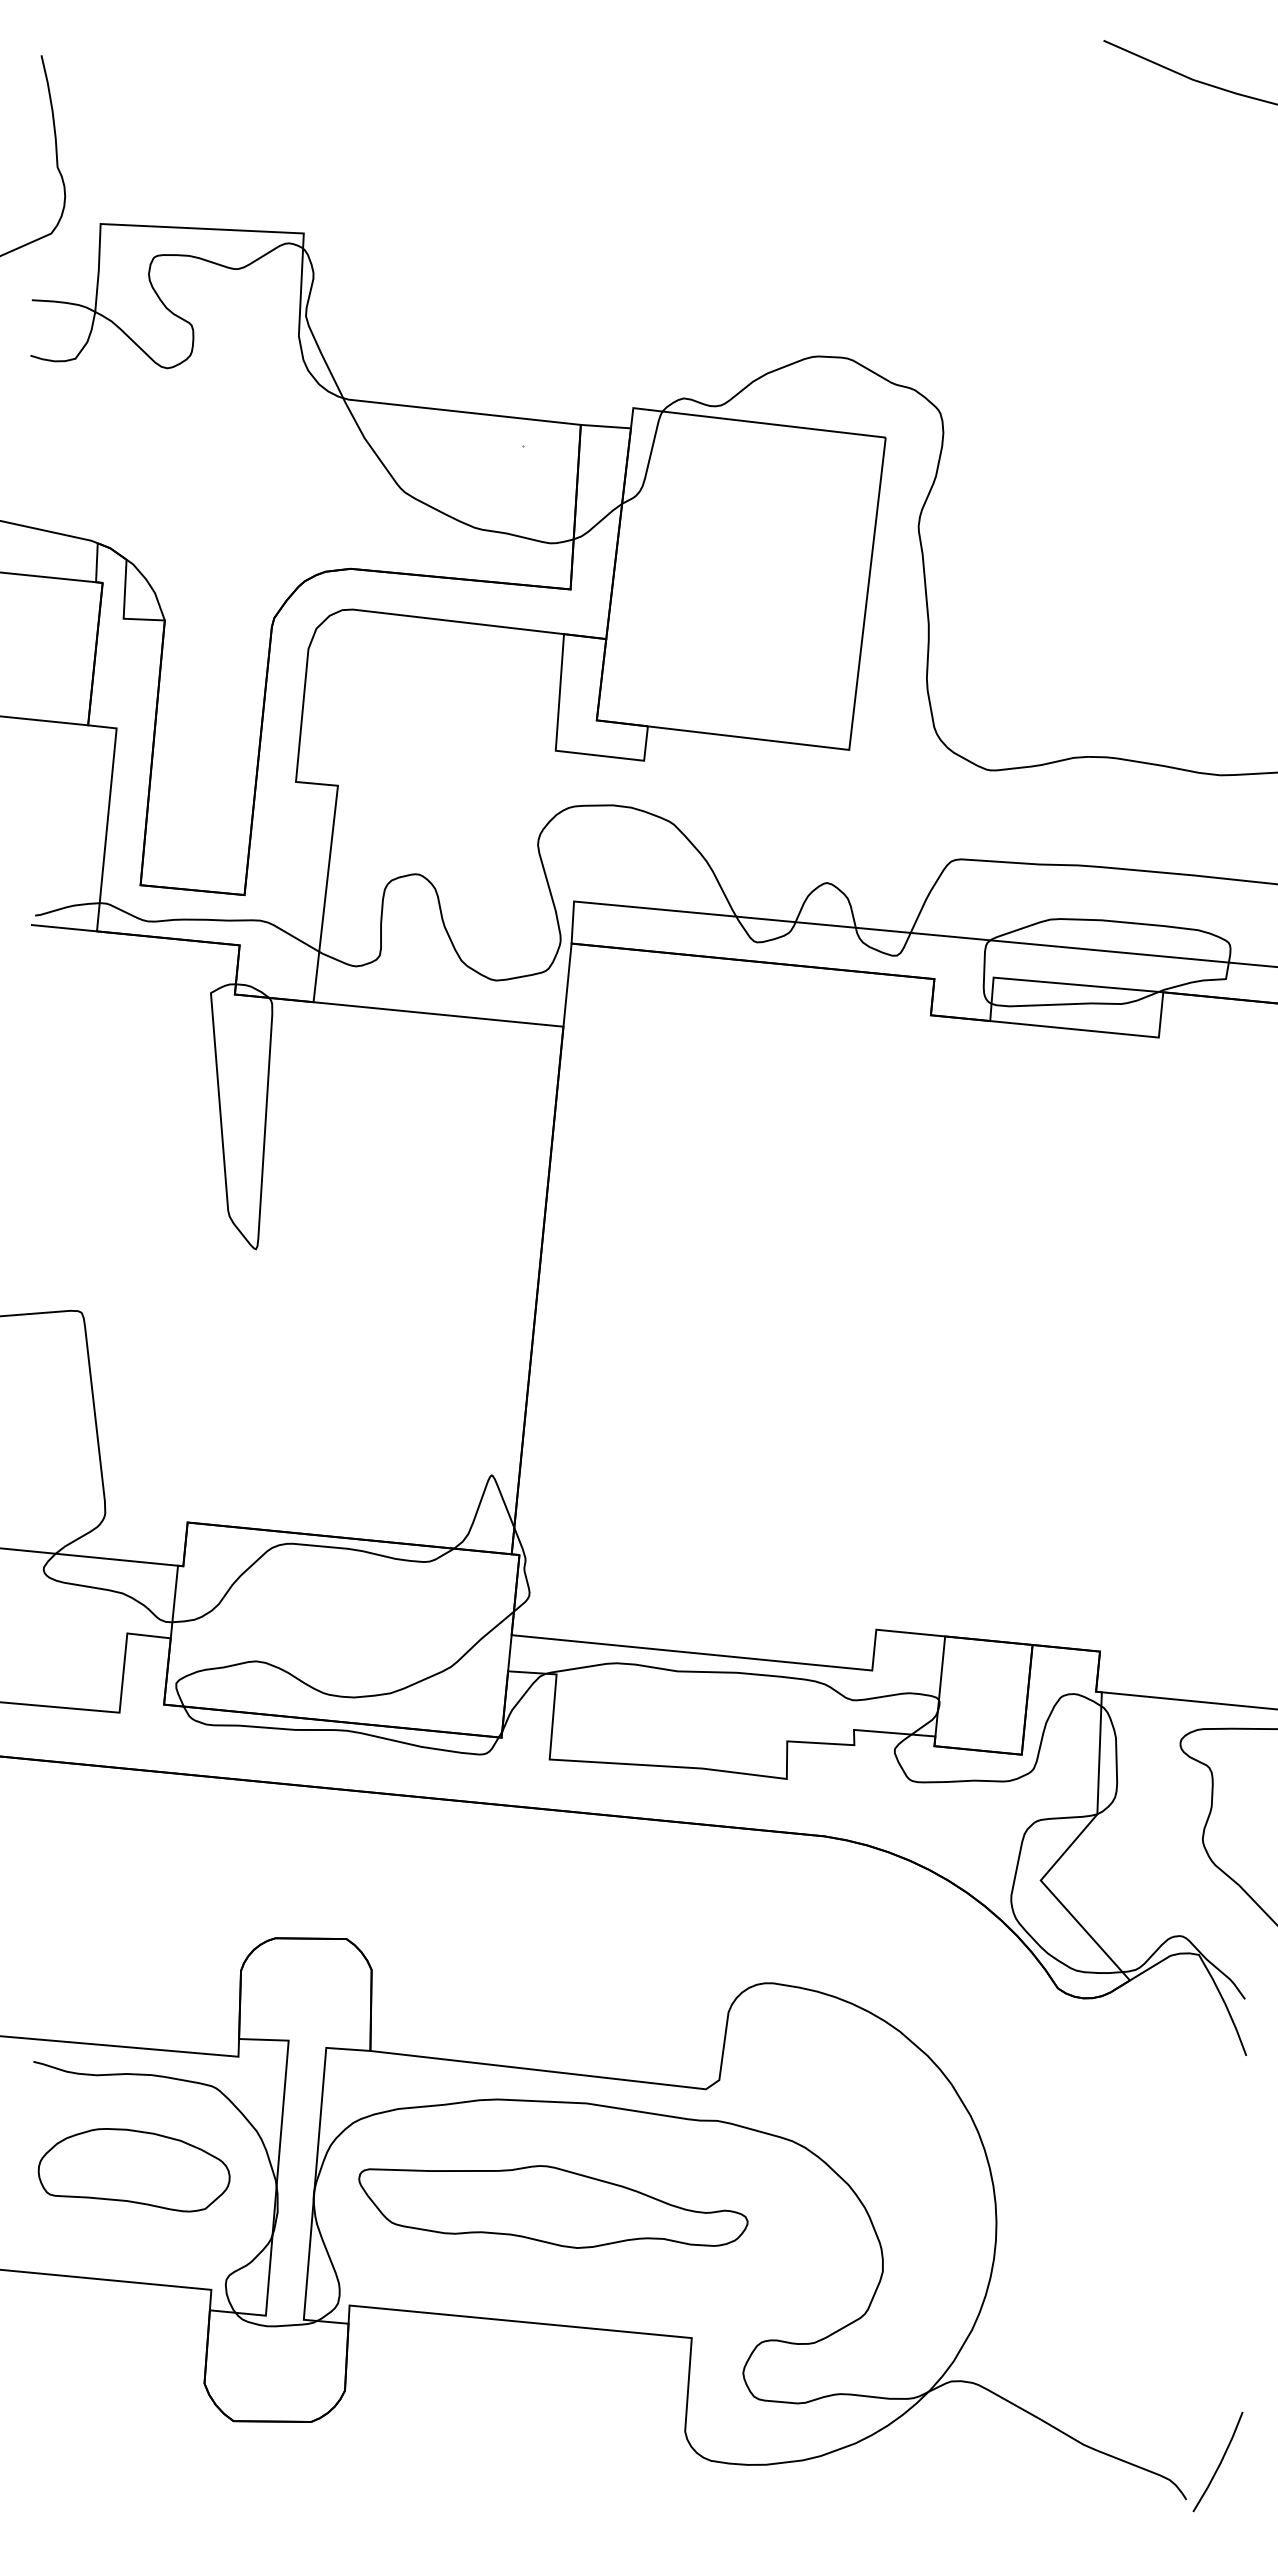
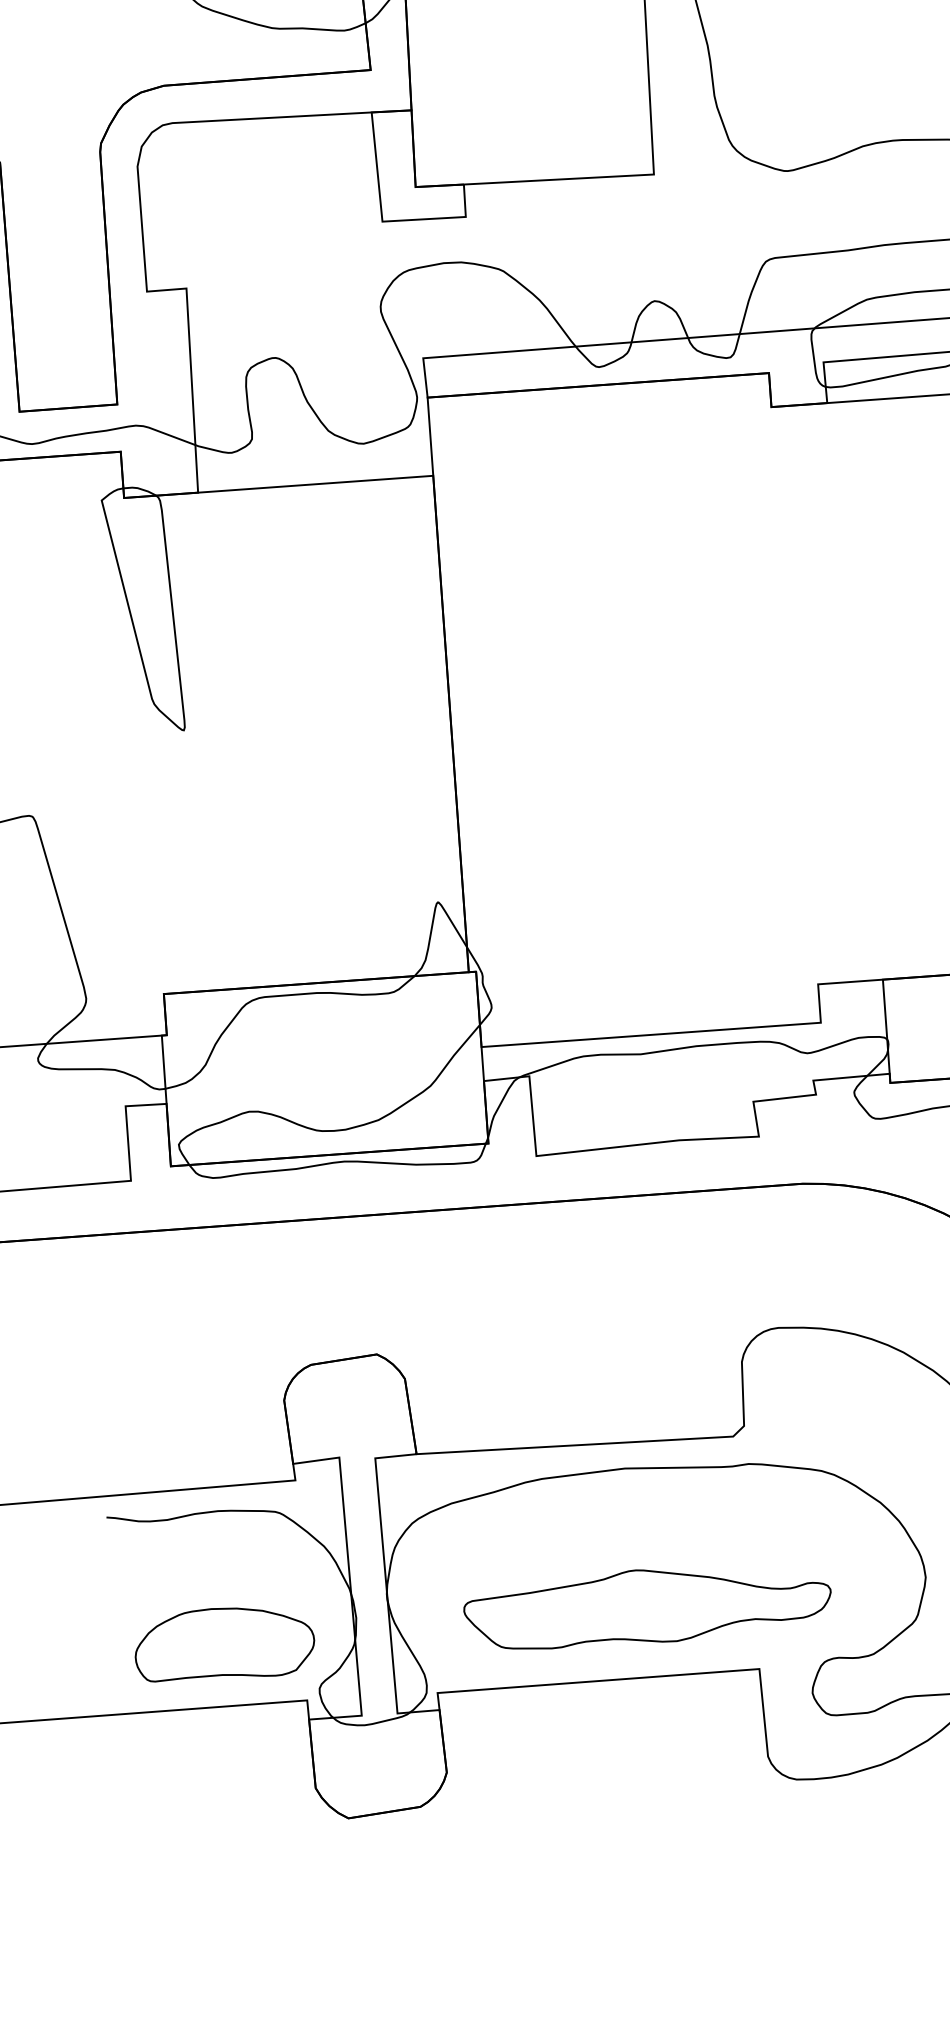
part: (133, 2170) -> (223, 1645), moved
part: (553, 2206) -> (648, 1606), moved

